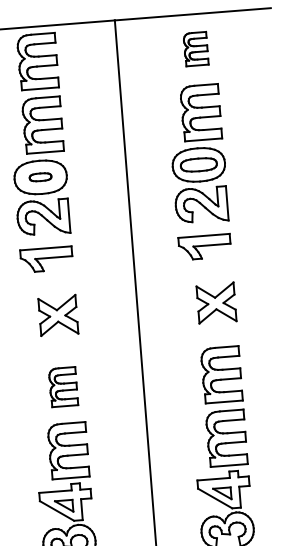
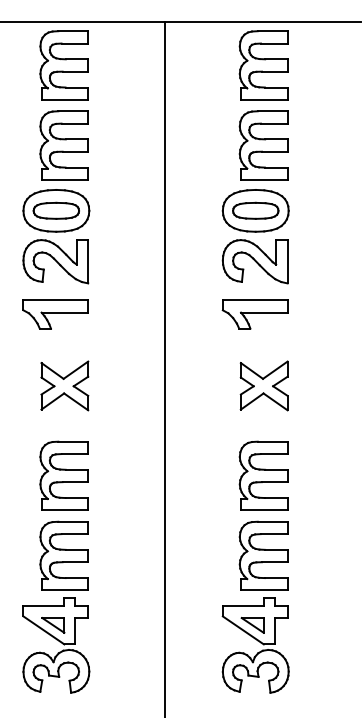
part: (195, 49) -> (263, 65), size x1.67
part: (39, 177) -> (55, 210), size x1.67
part: (62, 386) -> (63, 475), size x1.43

